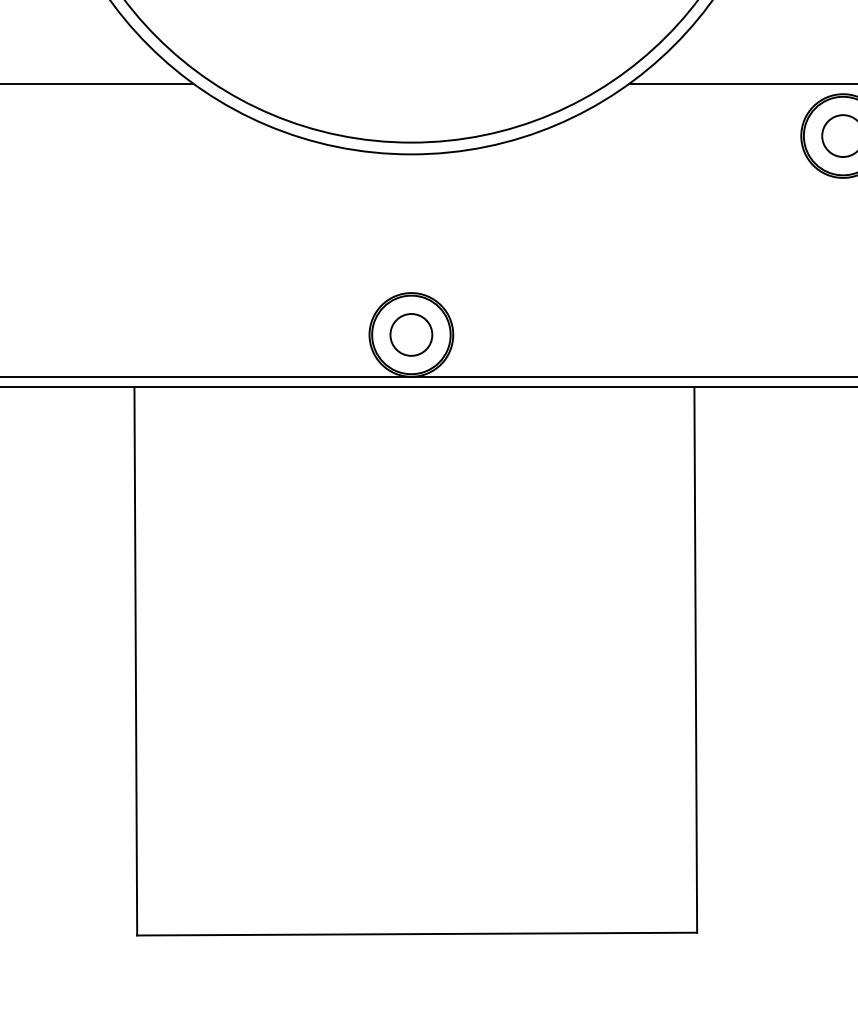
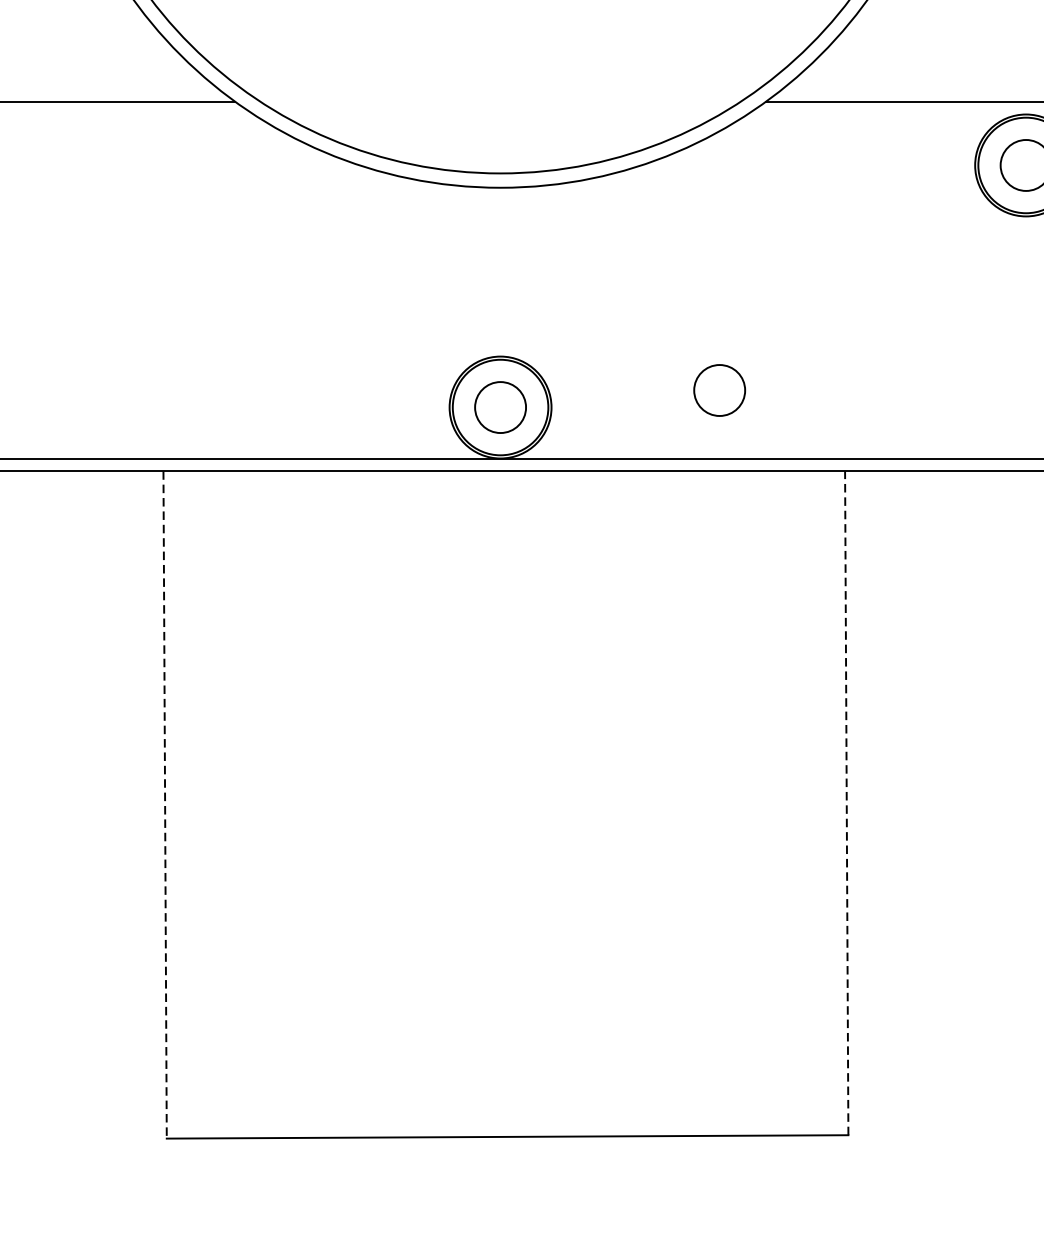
circle: (591, 320) -> (719, 389), added
line: (695, 659) -> (846, 802), solid -> dashed
line: (135, 661) -> (164, 805), solid -> dashed

